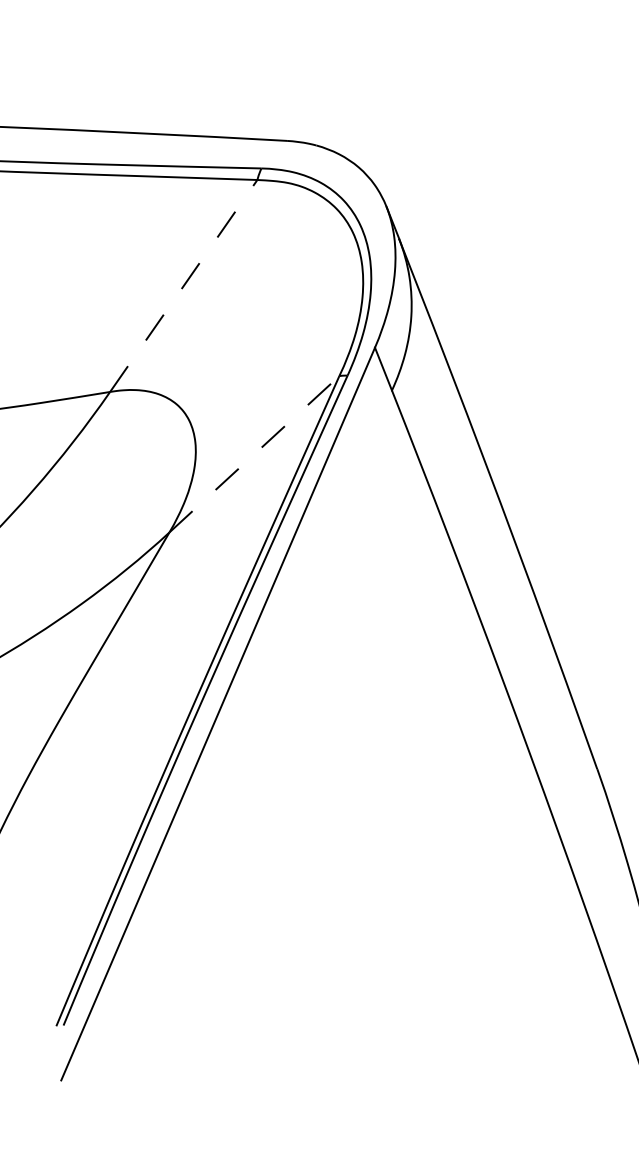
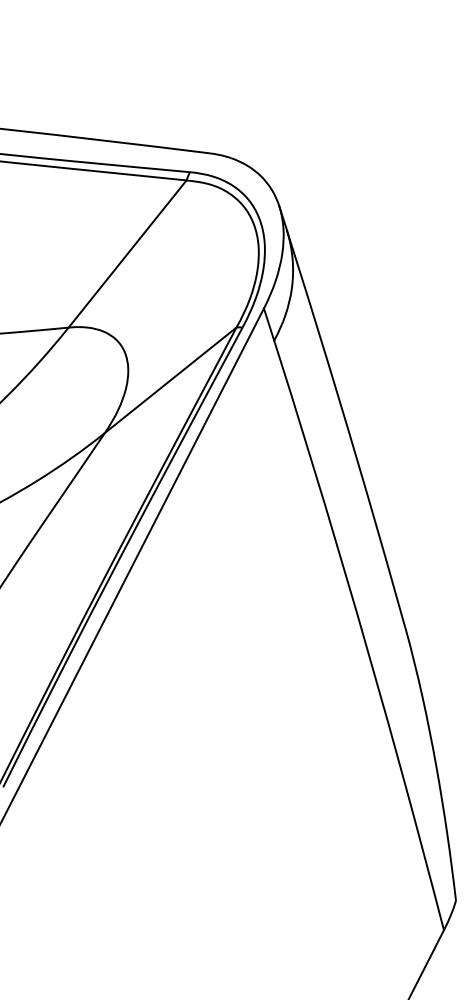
line: (183, 285) -> (127, 253), dashed -> solid
line: (255, 453) -> (171, 379), dashed -> solid

